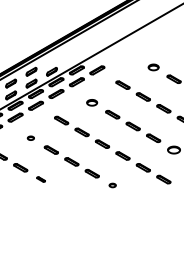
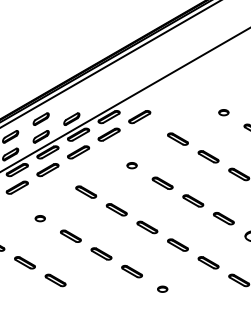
part: (153, 67) -> (223, 112), size x0.62
part: (92, 102) -> (132, 165), size x0.62
part: (40, 179) -> (54, 280), size x1.67

